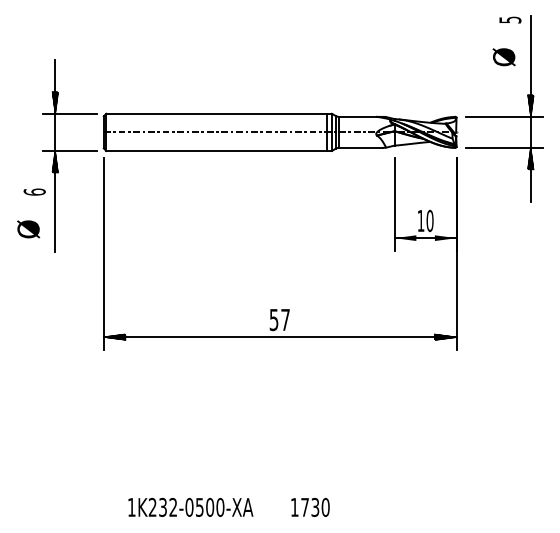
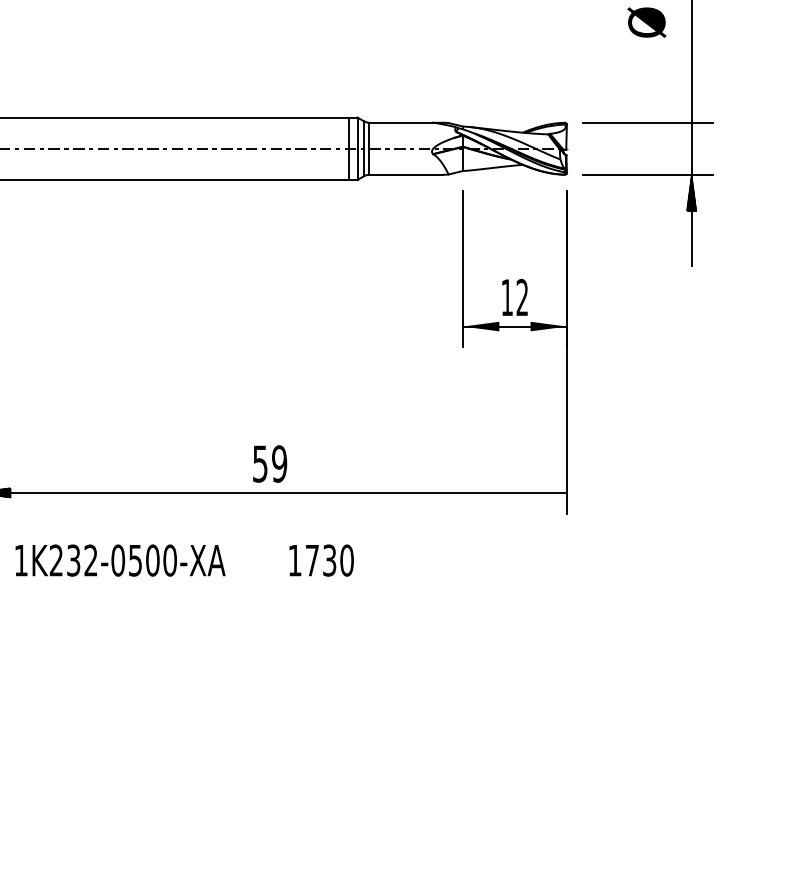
hatch: (530, 105) -> (691, 103), removed
text: (429, 220) -> (521, 296), 10 -> 12
text: (285, 319) -> (279, 463), 57 -> 59
hatch: (445, 337) -> (548, 493), removed
text: (228, 506) -> (183, 558), moved

